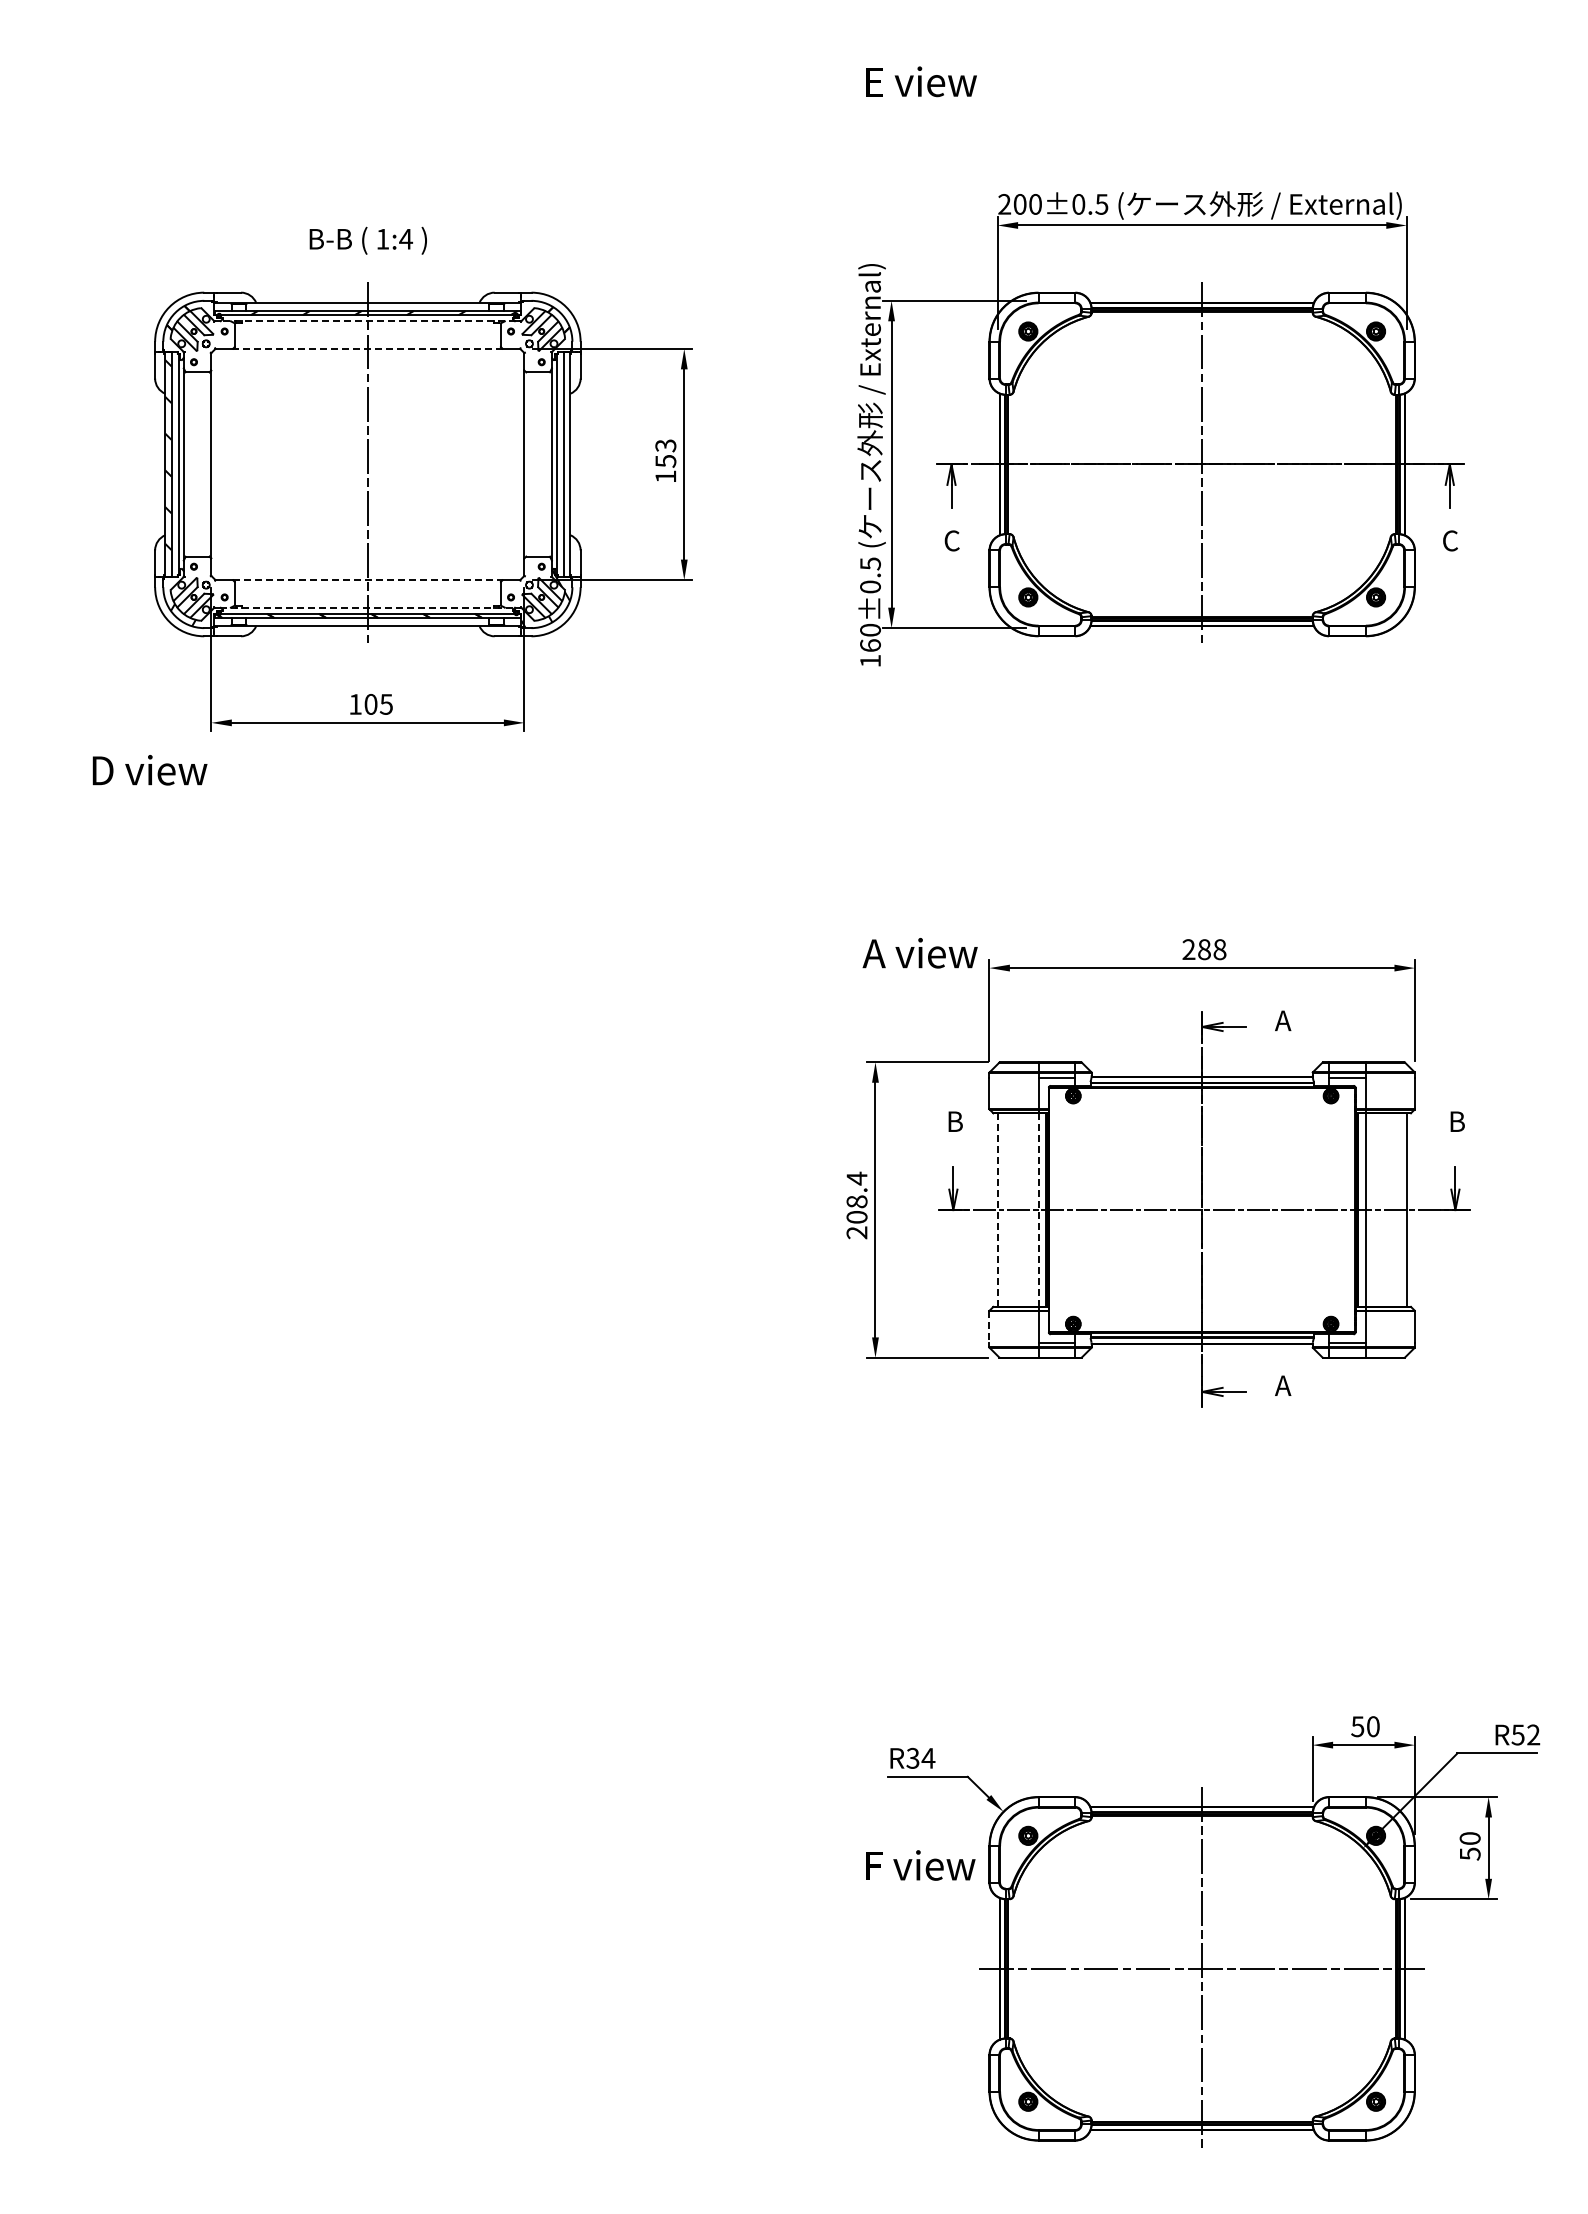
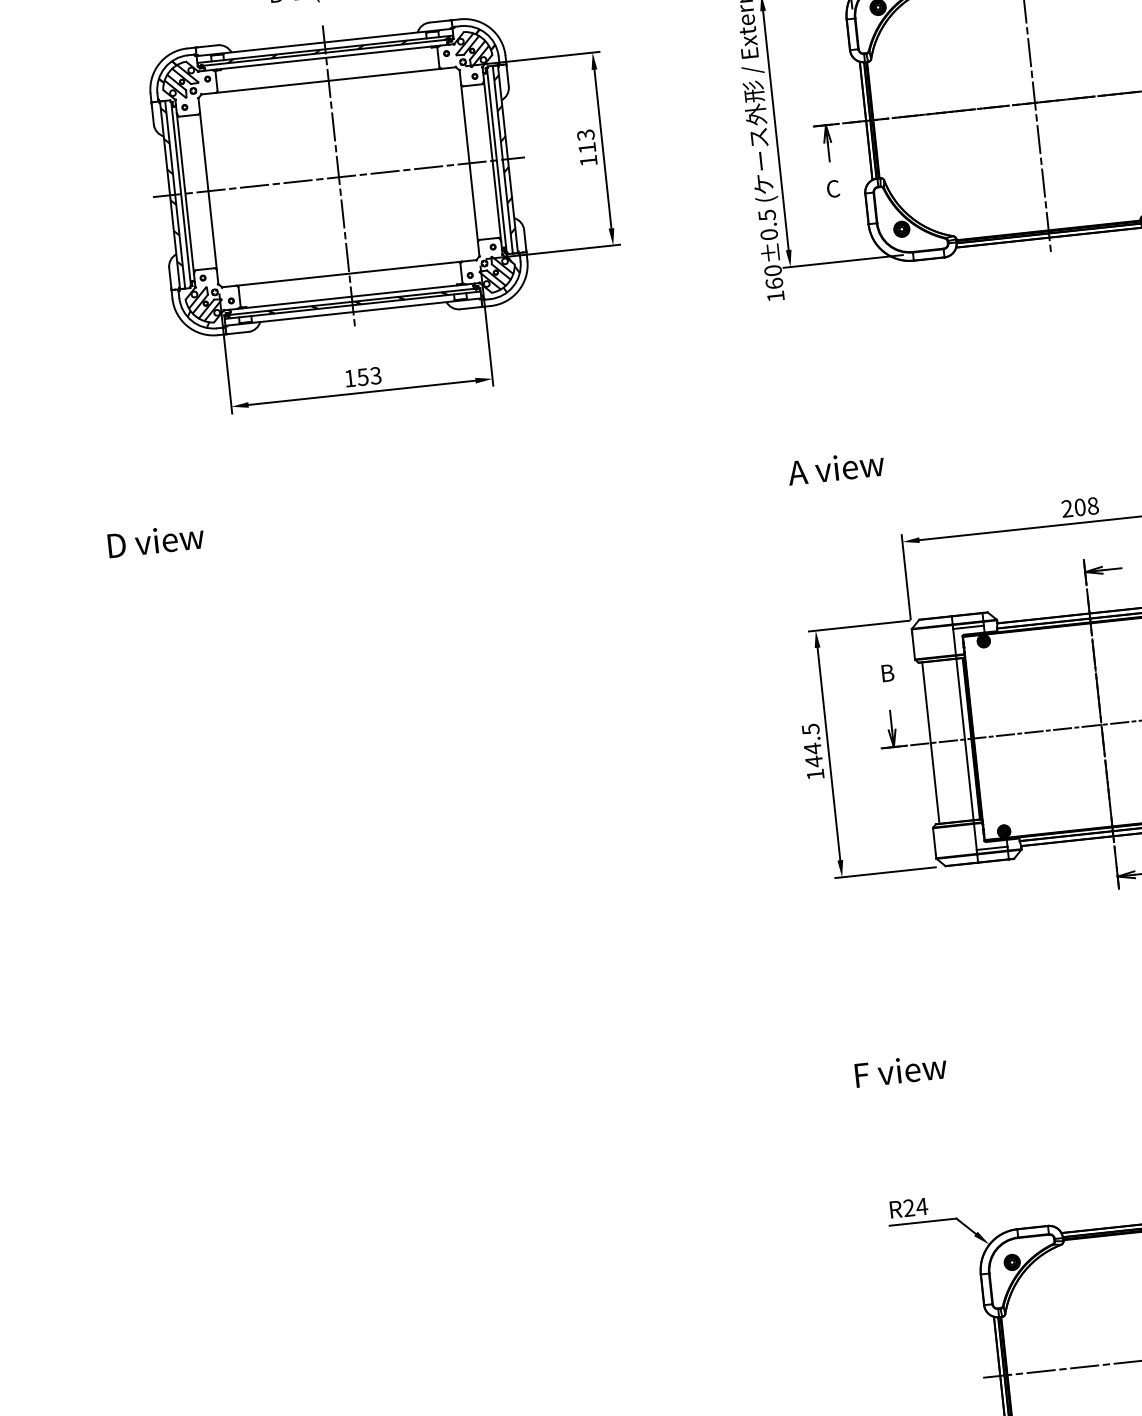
line: (367, 321) -> (325, 58), dashed -> solid
line: (367, 348) -> (328, 80), dashed -> solid
hatch: (567, 458) -> (505, 154), added
text: (665, 461) -> (587, 148), 153 -> 113
line: (367, 464) -> (338, 177), added
line: (368, 580) -> (349, 273), dashed -> solid
line: (367, 607) -> (351, 296), dashed -> solid
text: (378, 703) -> (369, 375), 105 -> 153
text: (149, 770) -> (155, 541), moved
text: (1204, 949) -> (1080, 507), 288 -> 208
text: (919, 953) -> (835, 468), moved
text: (856, 1205) -> (812, 751), 208.4 -> 144.5
line: (997, 1210) -> (930, 743), dashed -> solid
line: (1038, 1210) -> (964, 739), dashed -> solid
line: (989, 1326) -> (934, 840), dashed -> solid
text: (912, 1758) -> (908, 1208), R34 -> R24
text: (920, 1865) -> (900, 1070), moved

